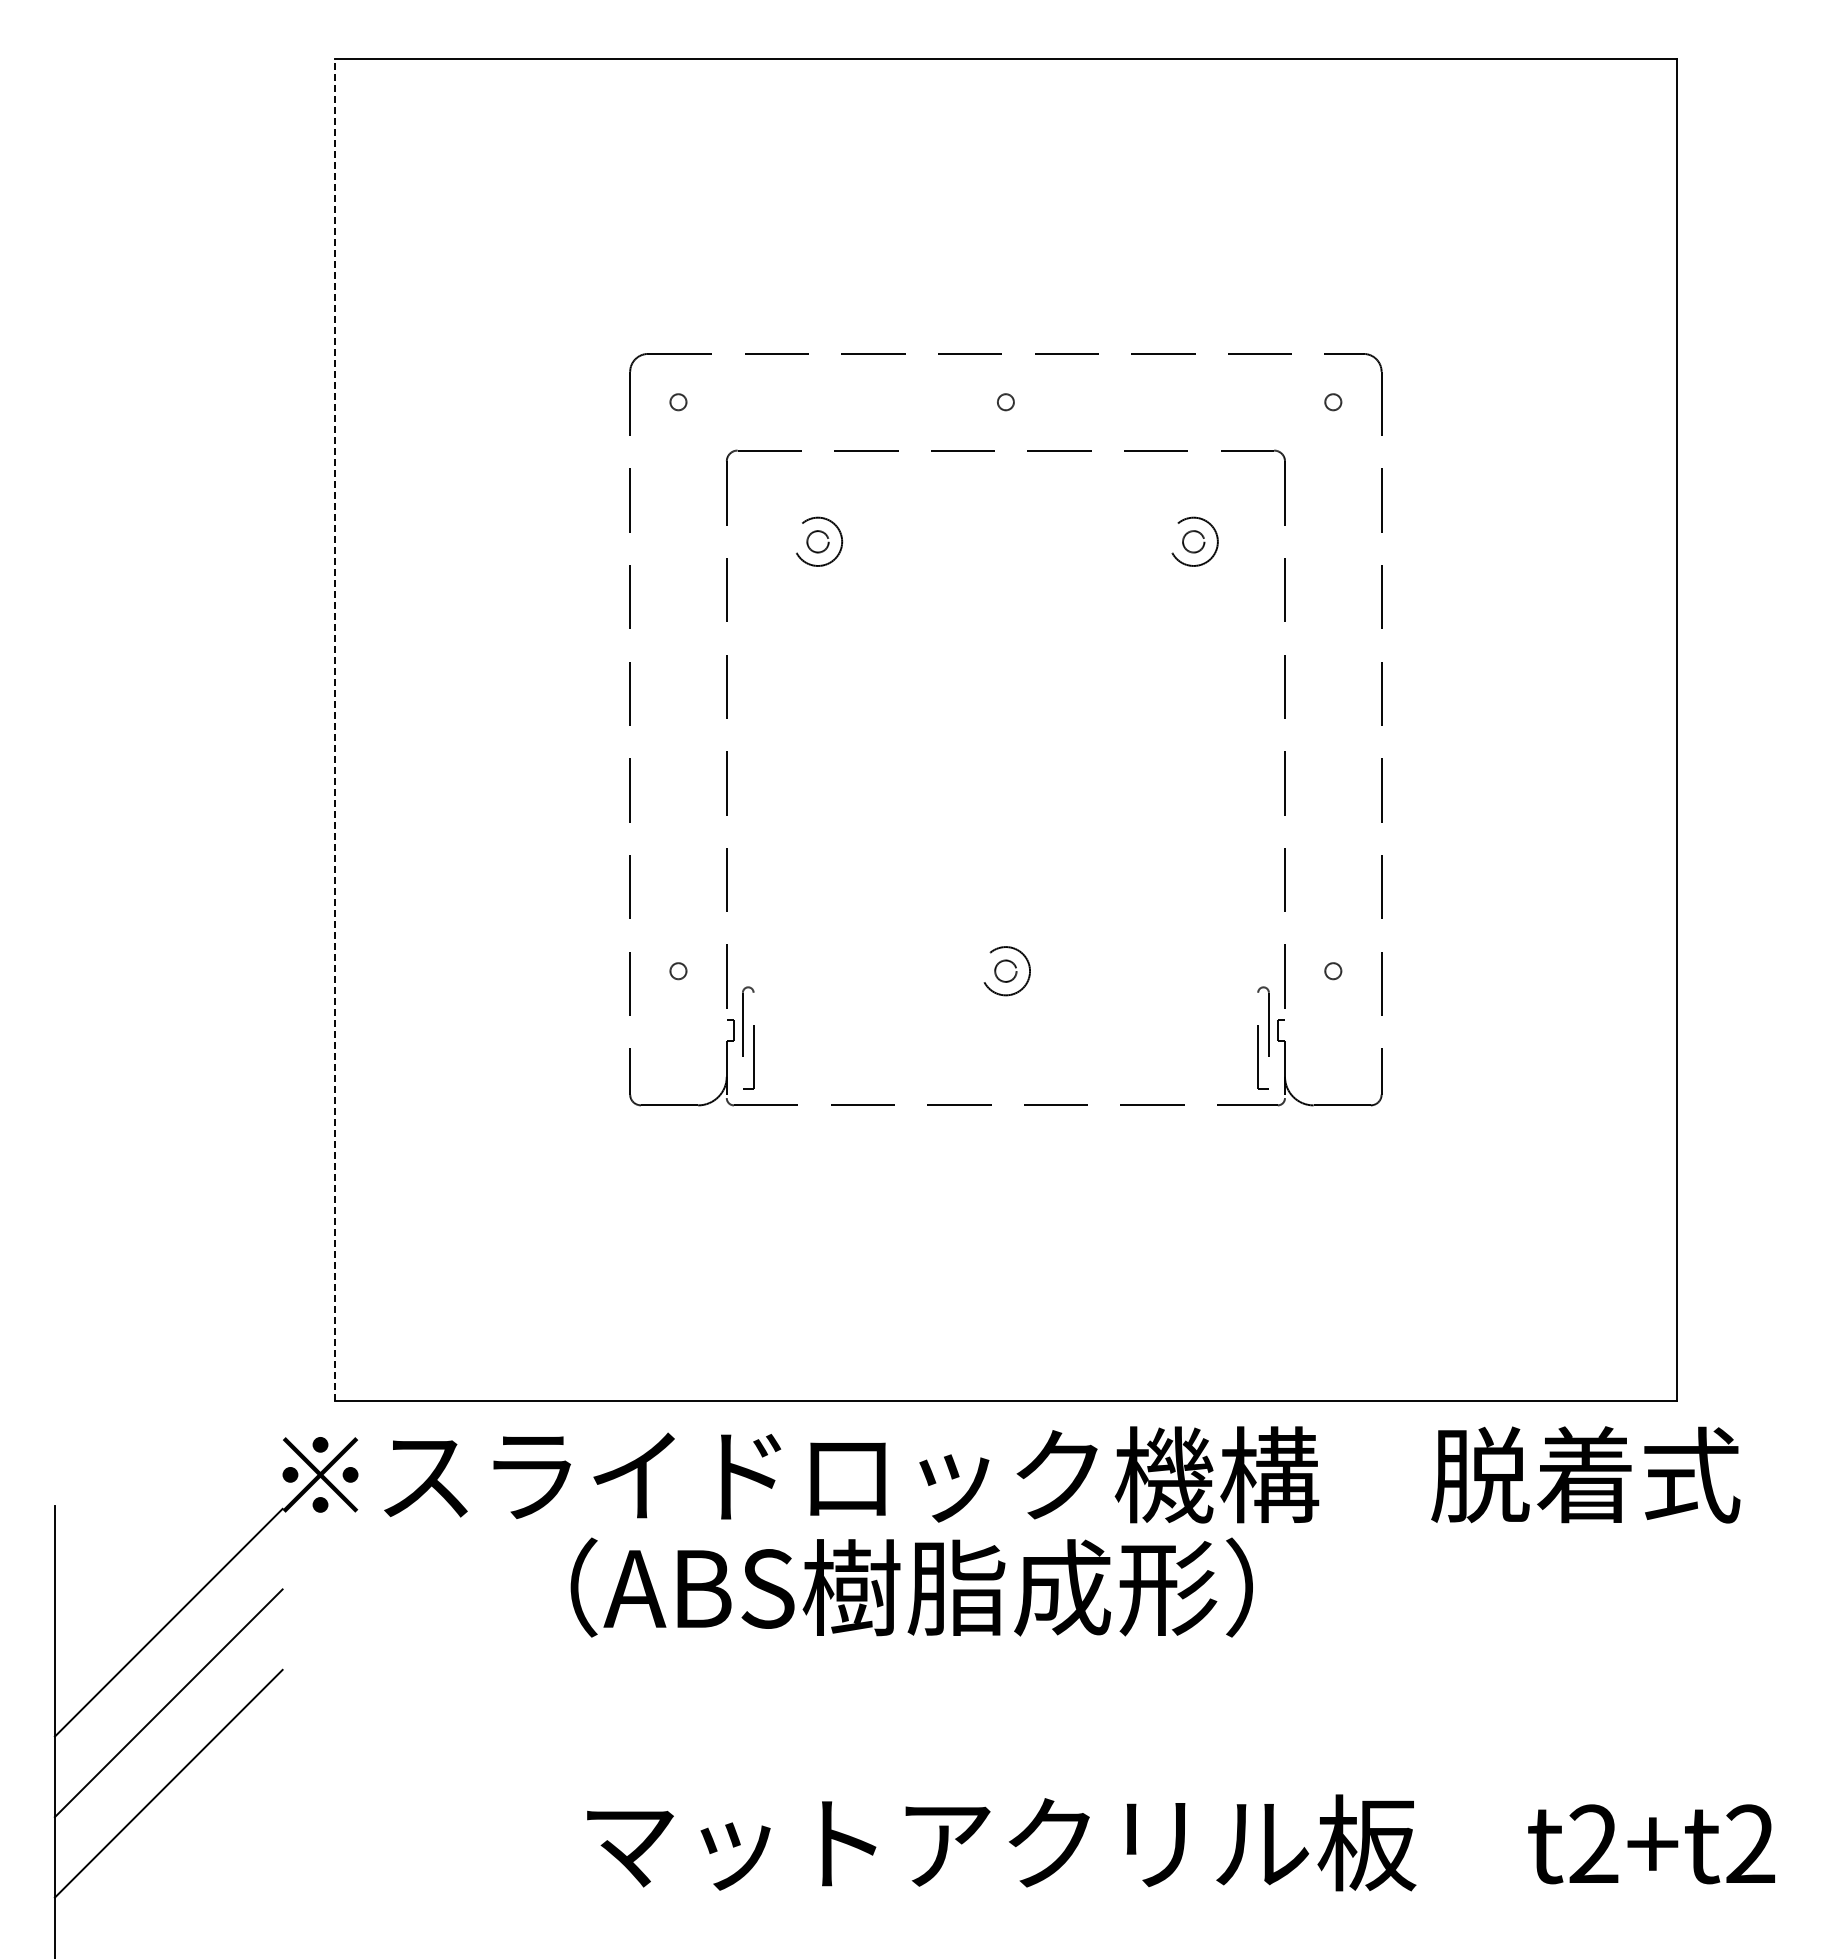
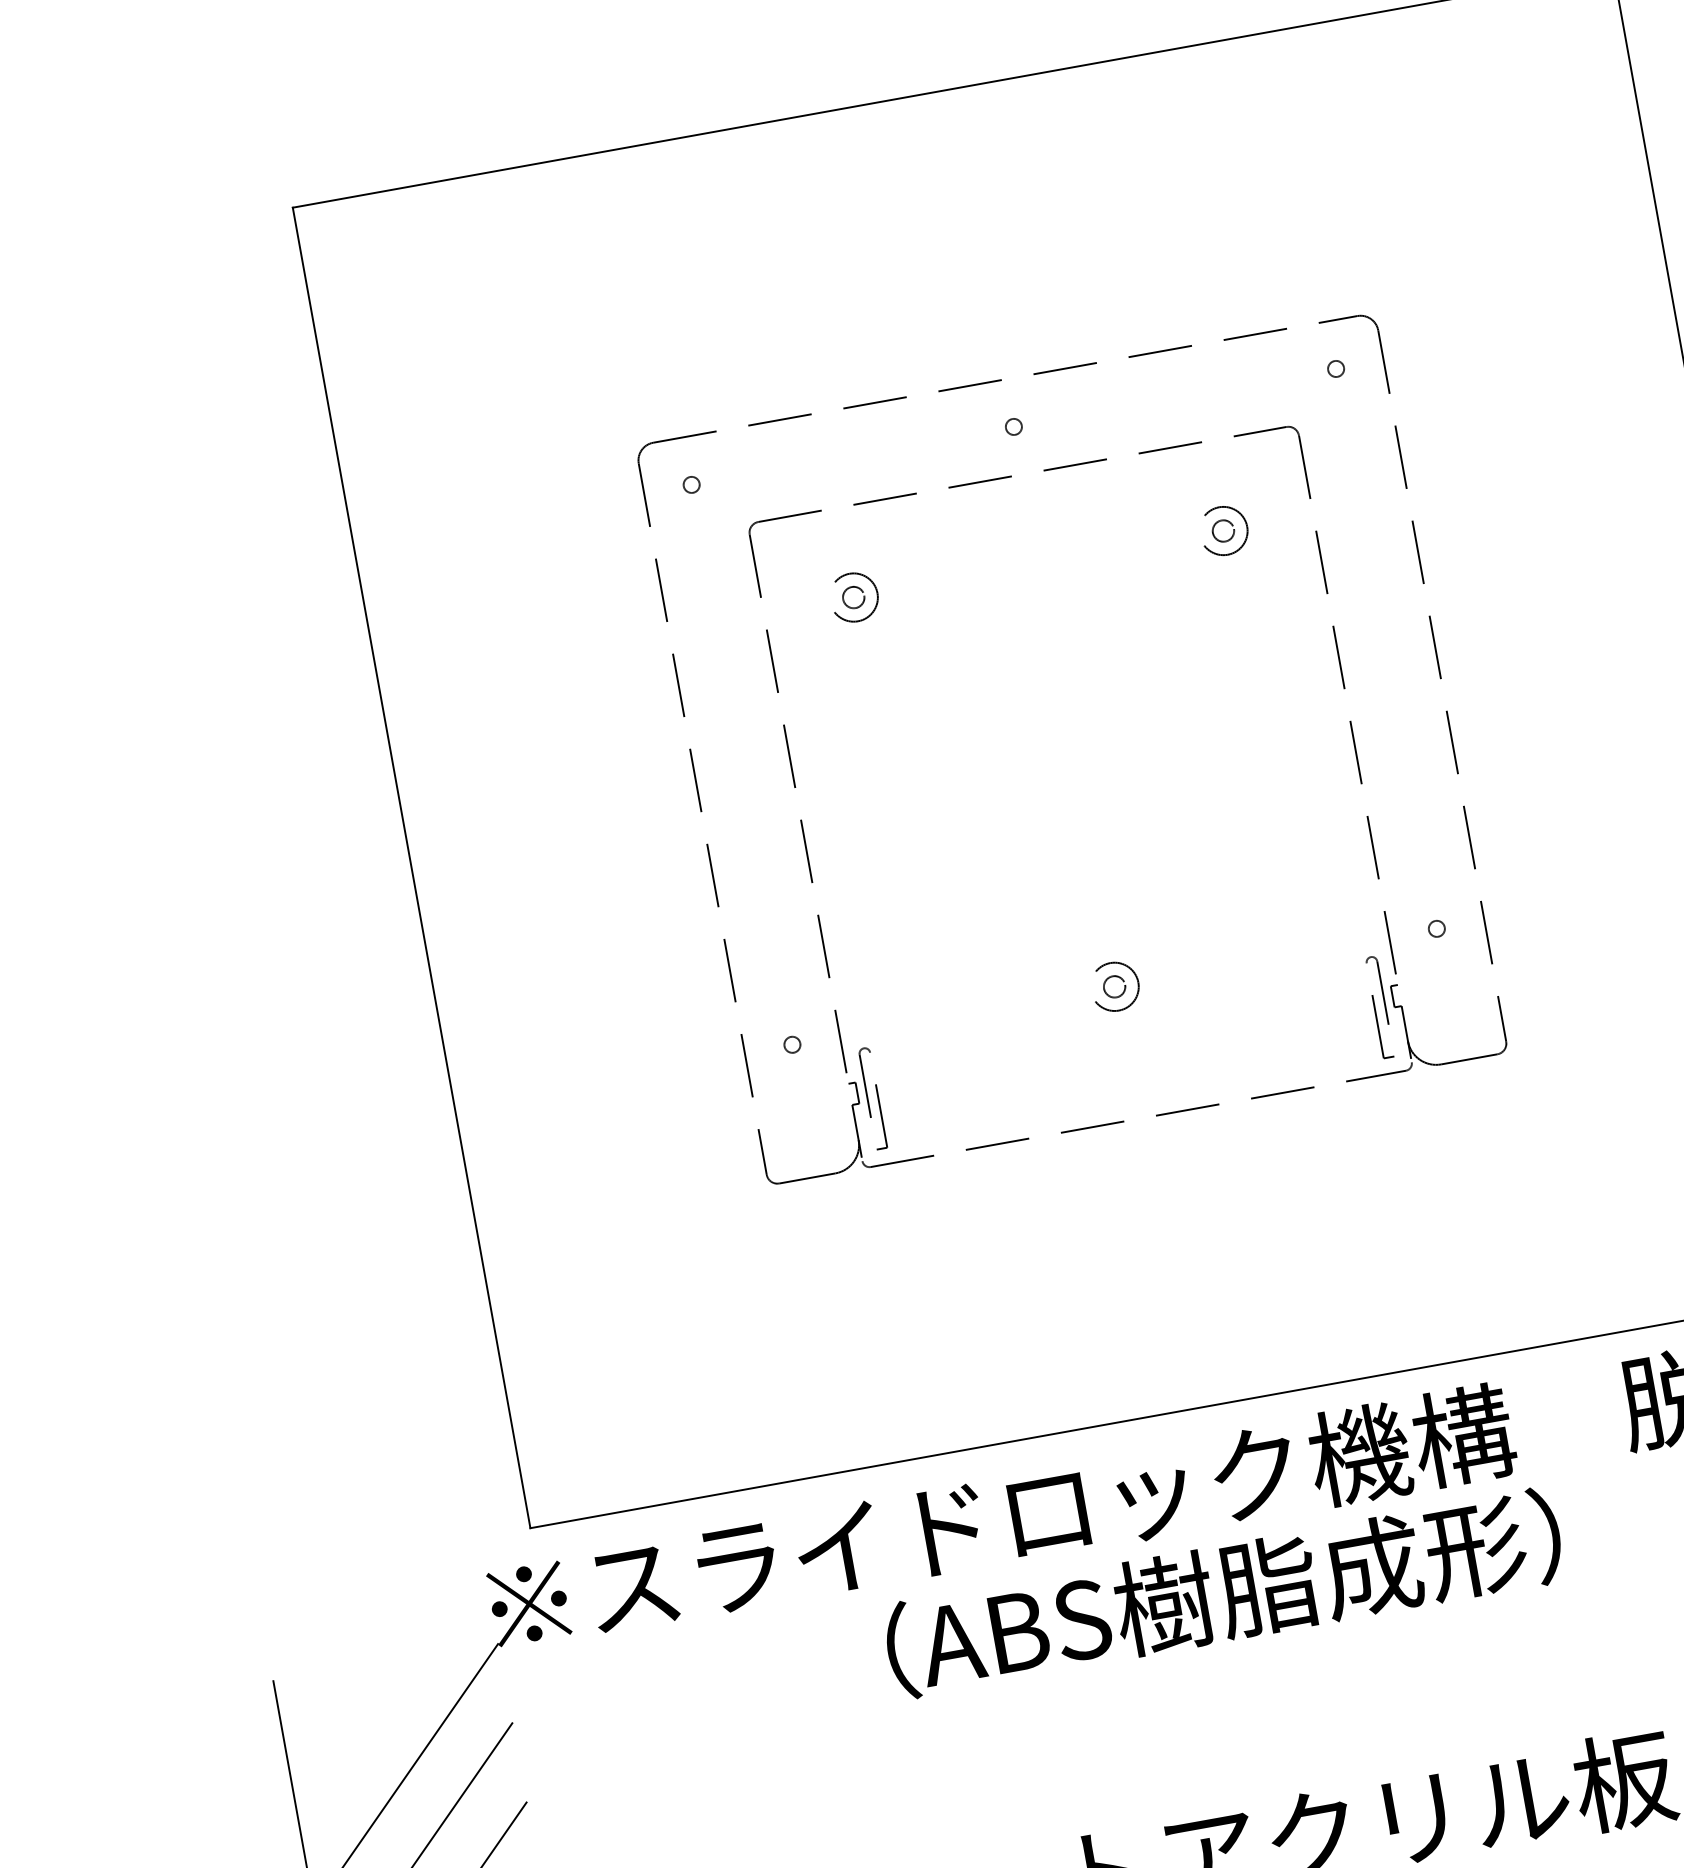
line: (334, 729) -> (411, 867), dashed -> solid
text: (911, 1587) -> (1223, 1593), moved

